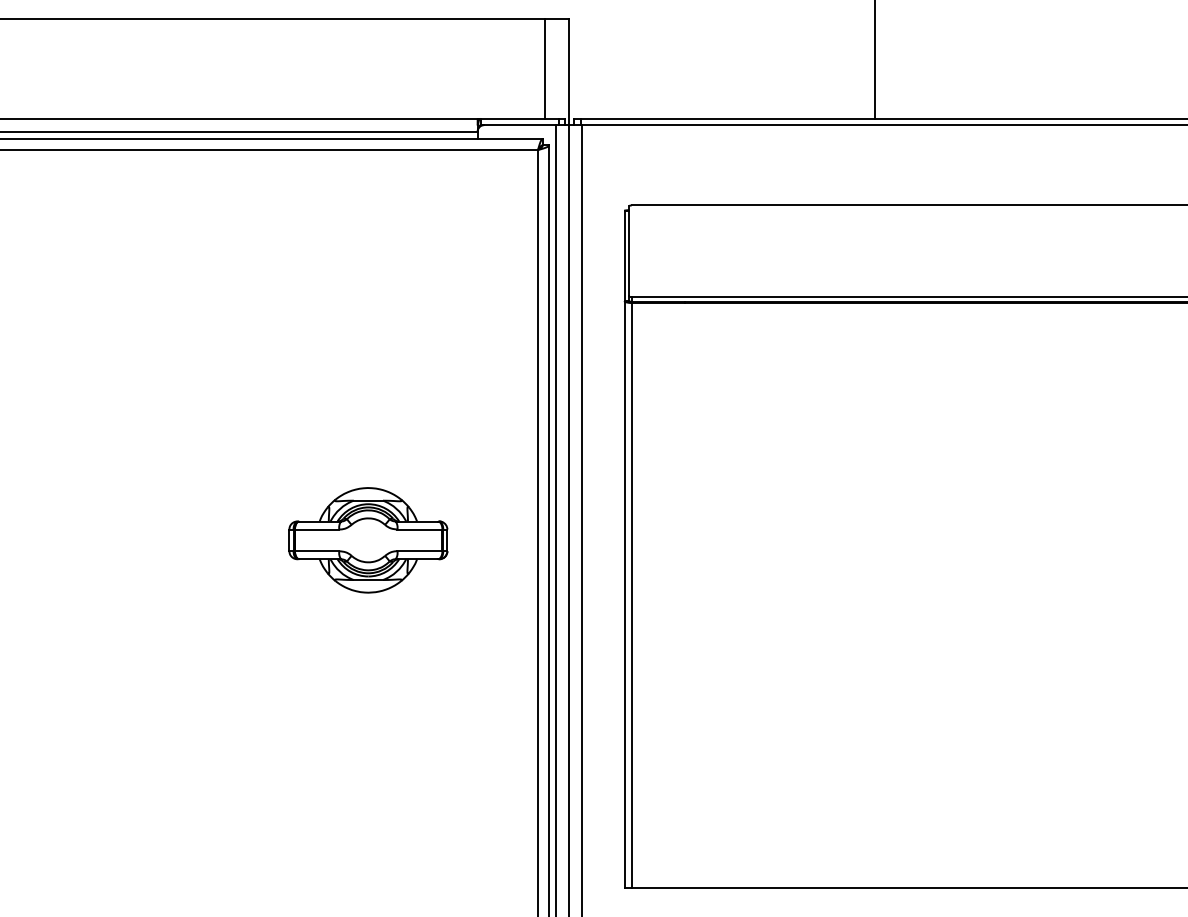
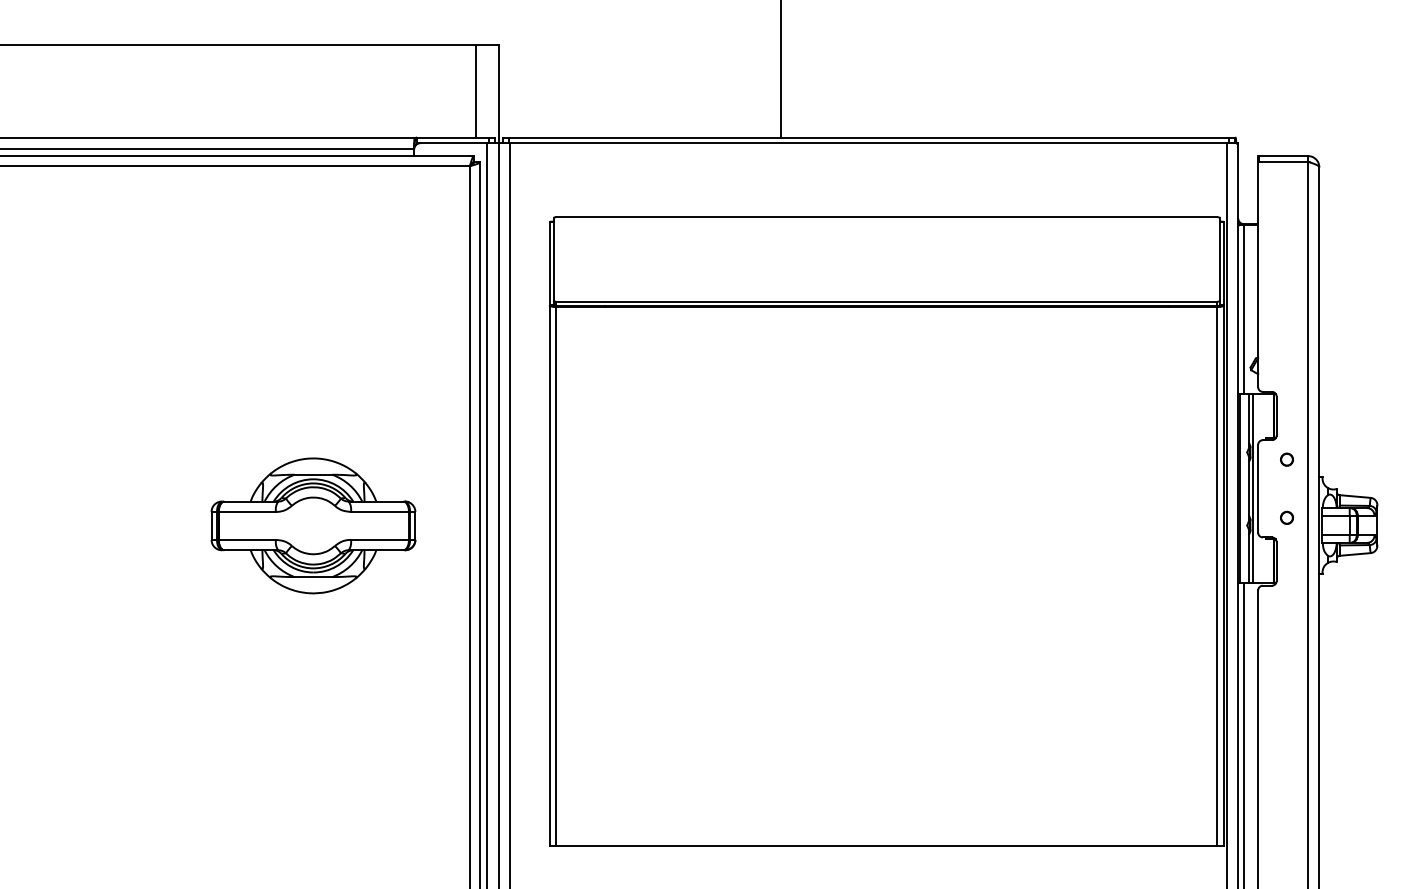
part: (368, 540) -> (313, 525), size x1.4

